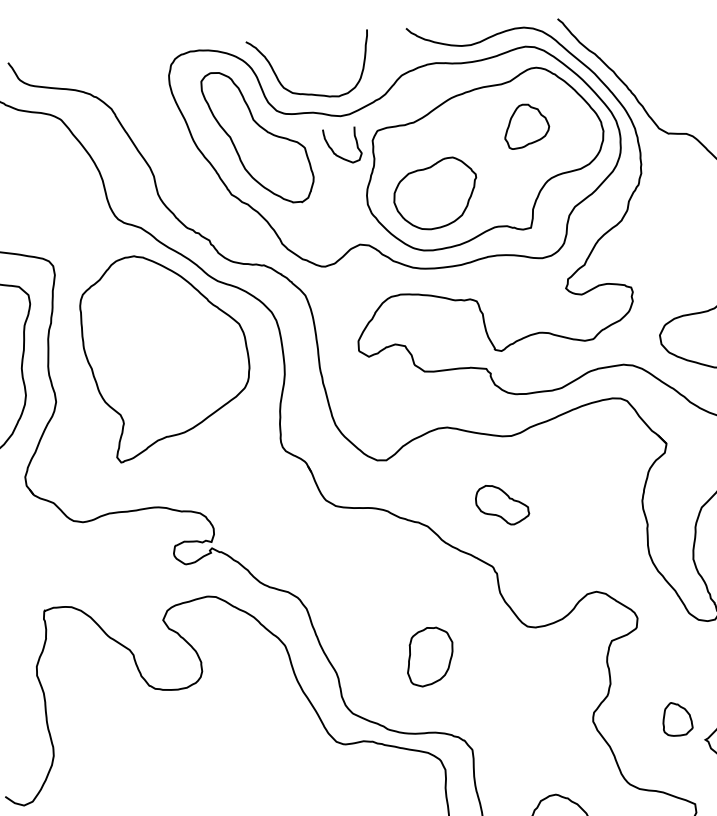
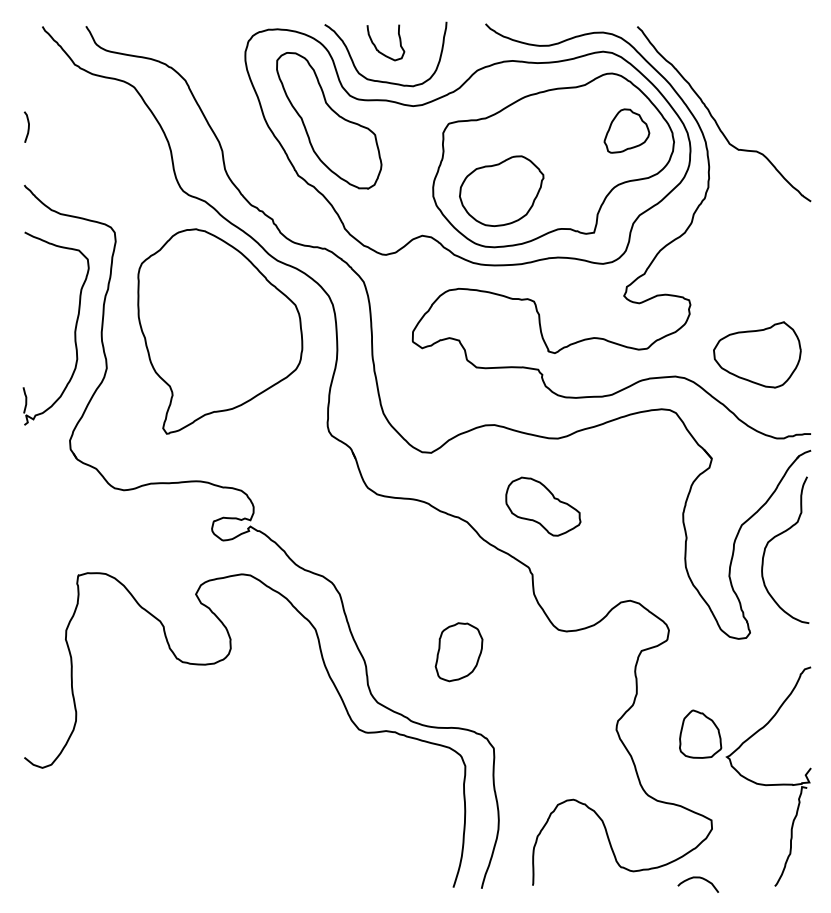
part: (526, 125) -> (626, 130), moved
curve: (333, 150) -> (376, 46), moved
part: (502, 504) -> (543, 506), size x1.43
part: (677, 718) -> (700, 733), size x1.43

